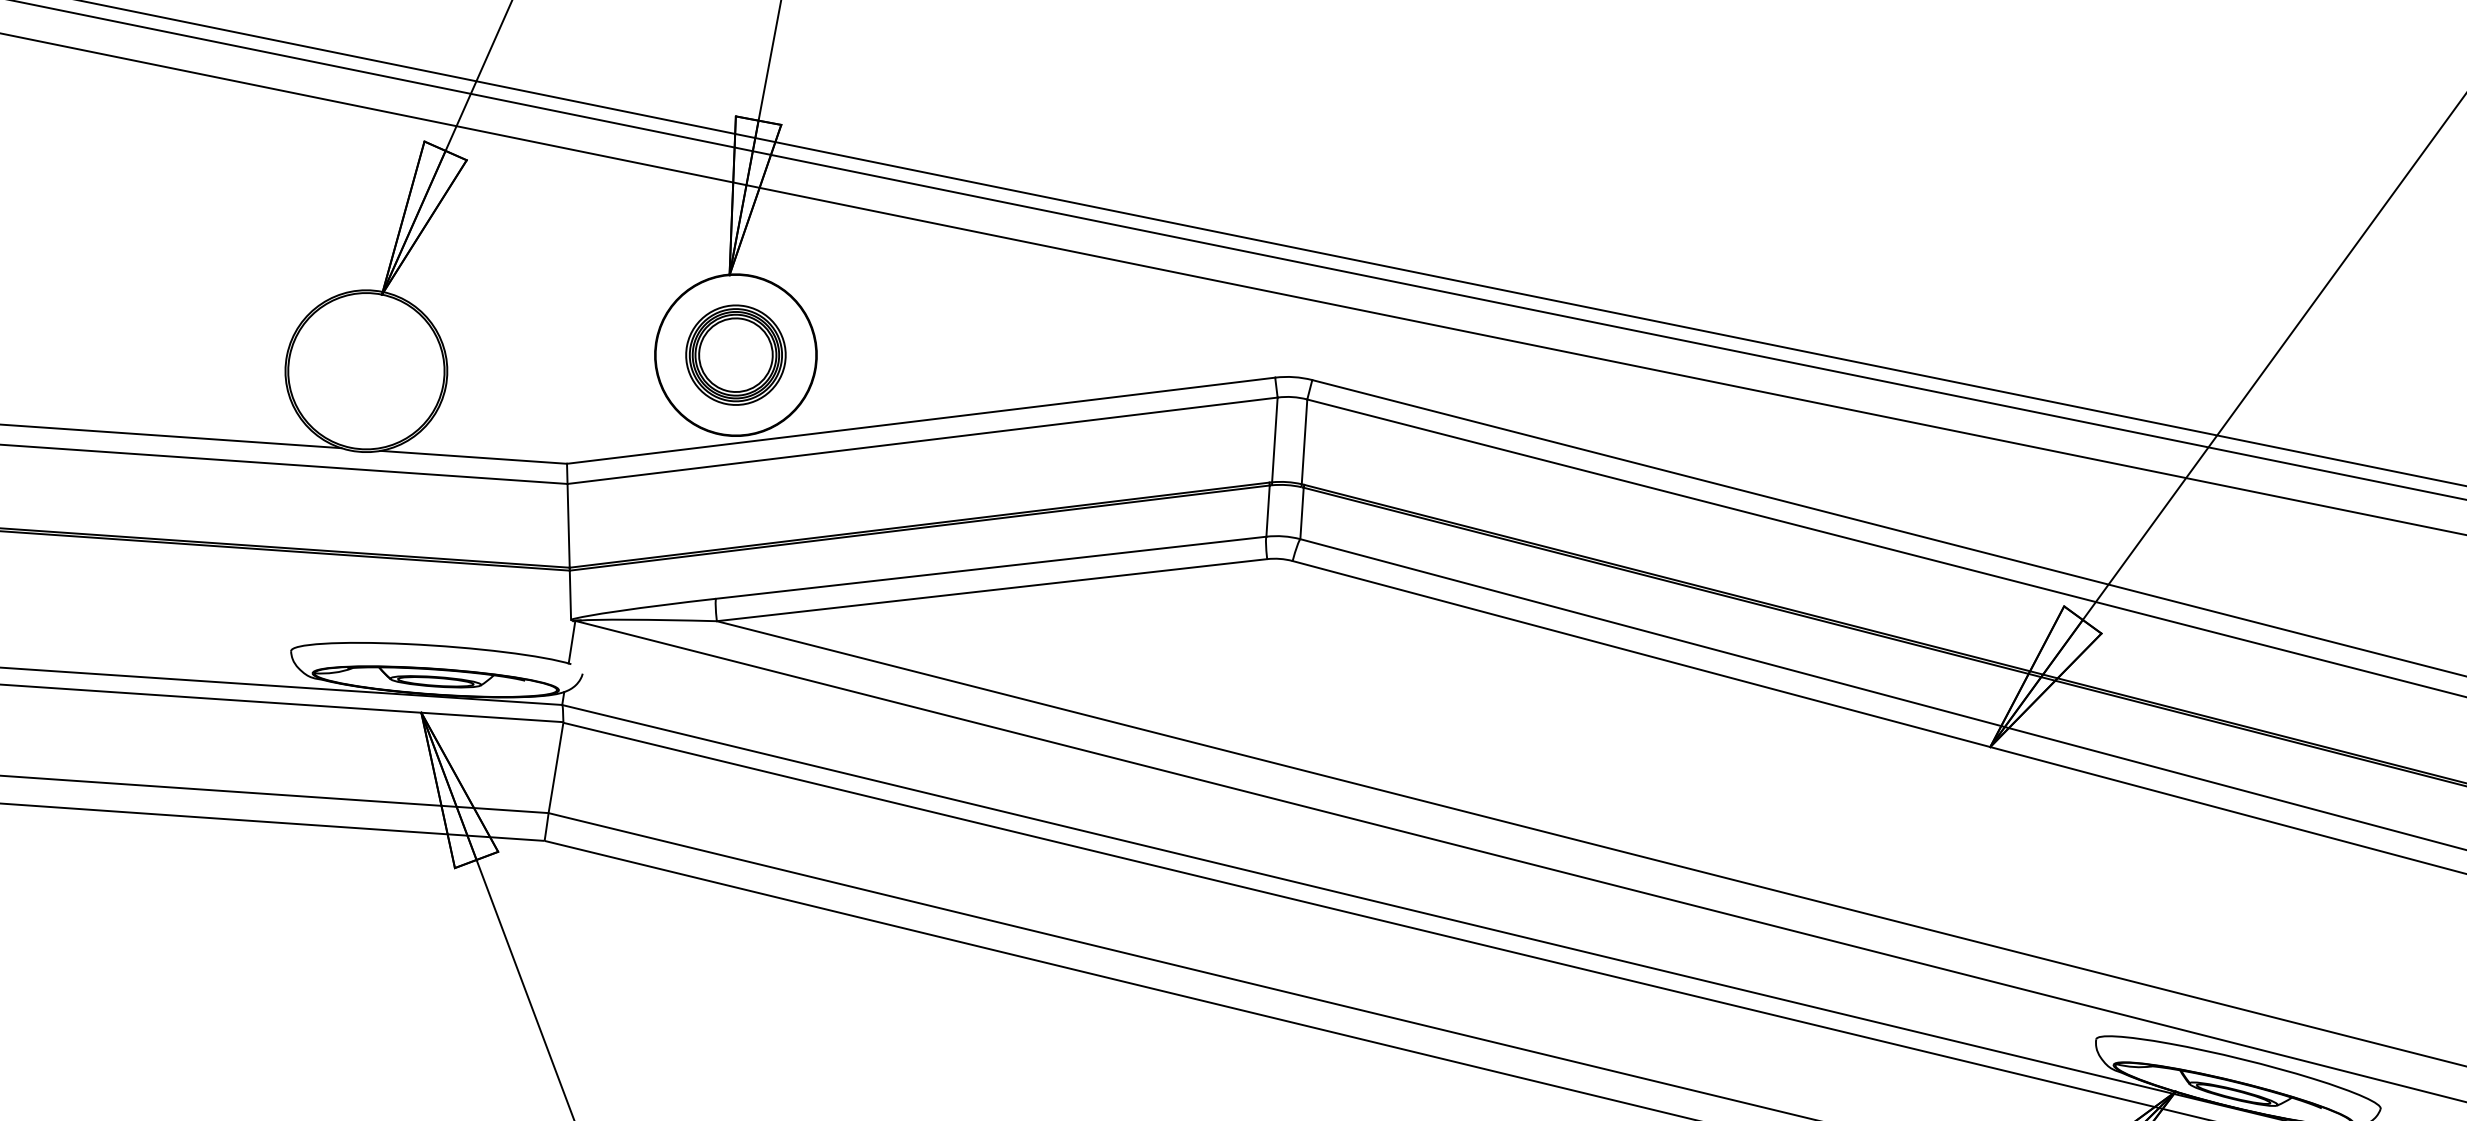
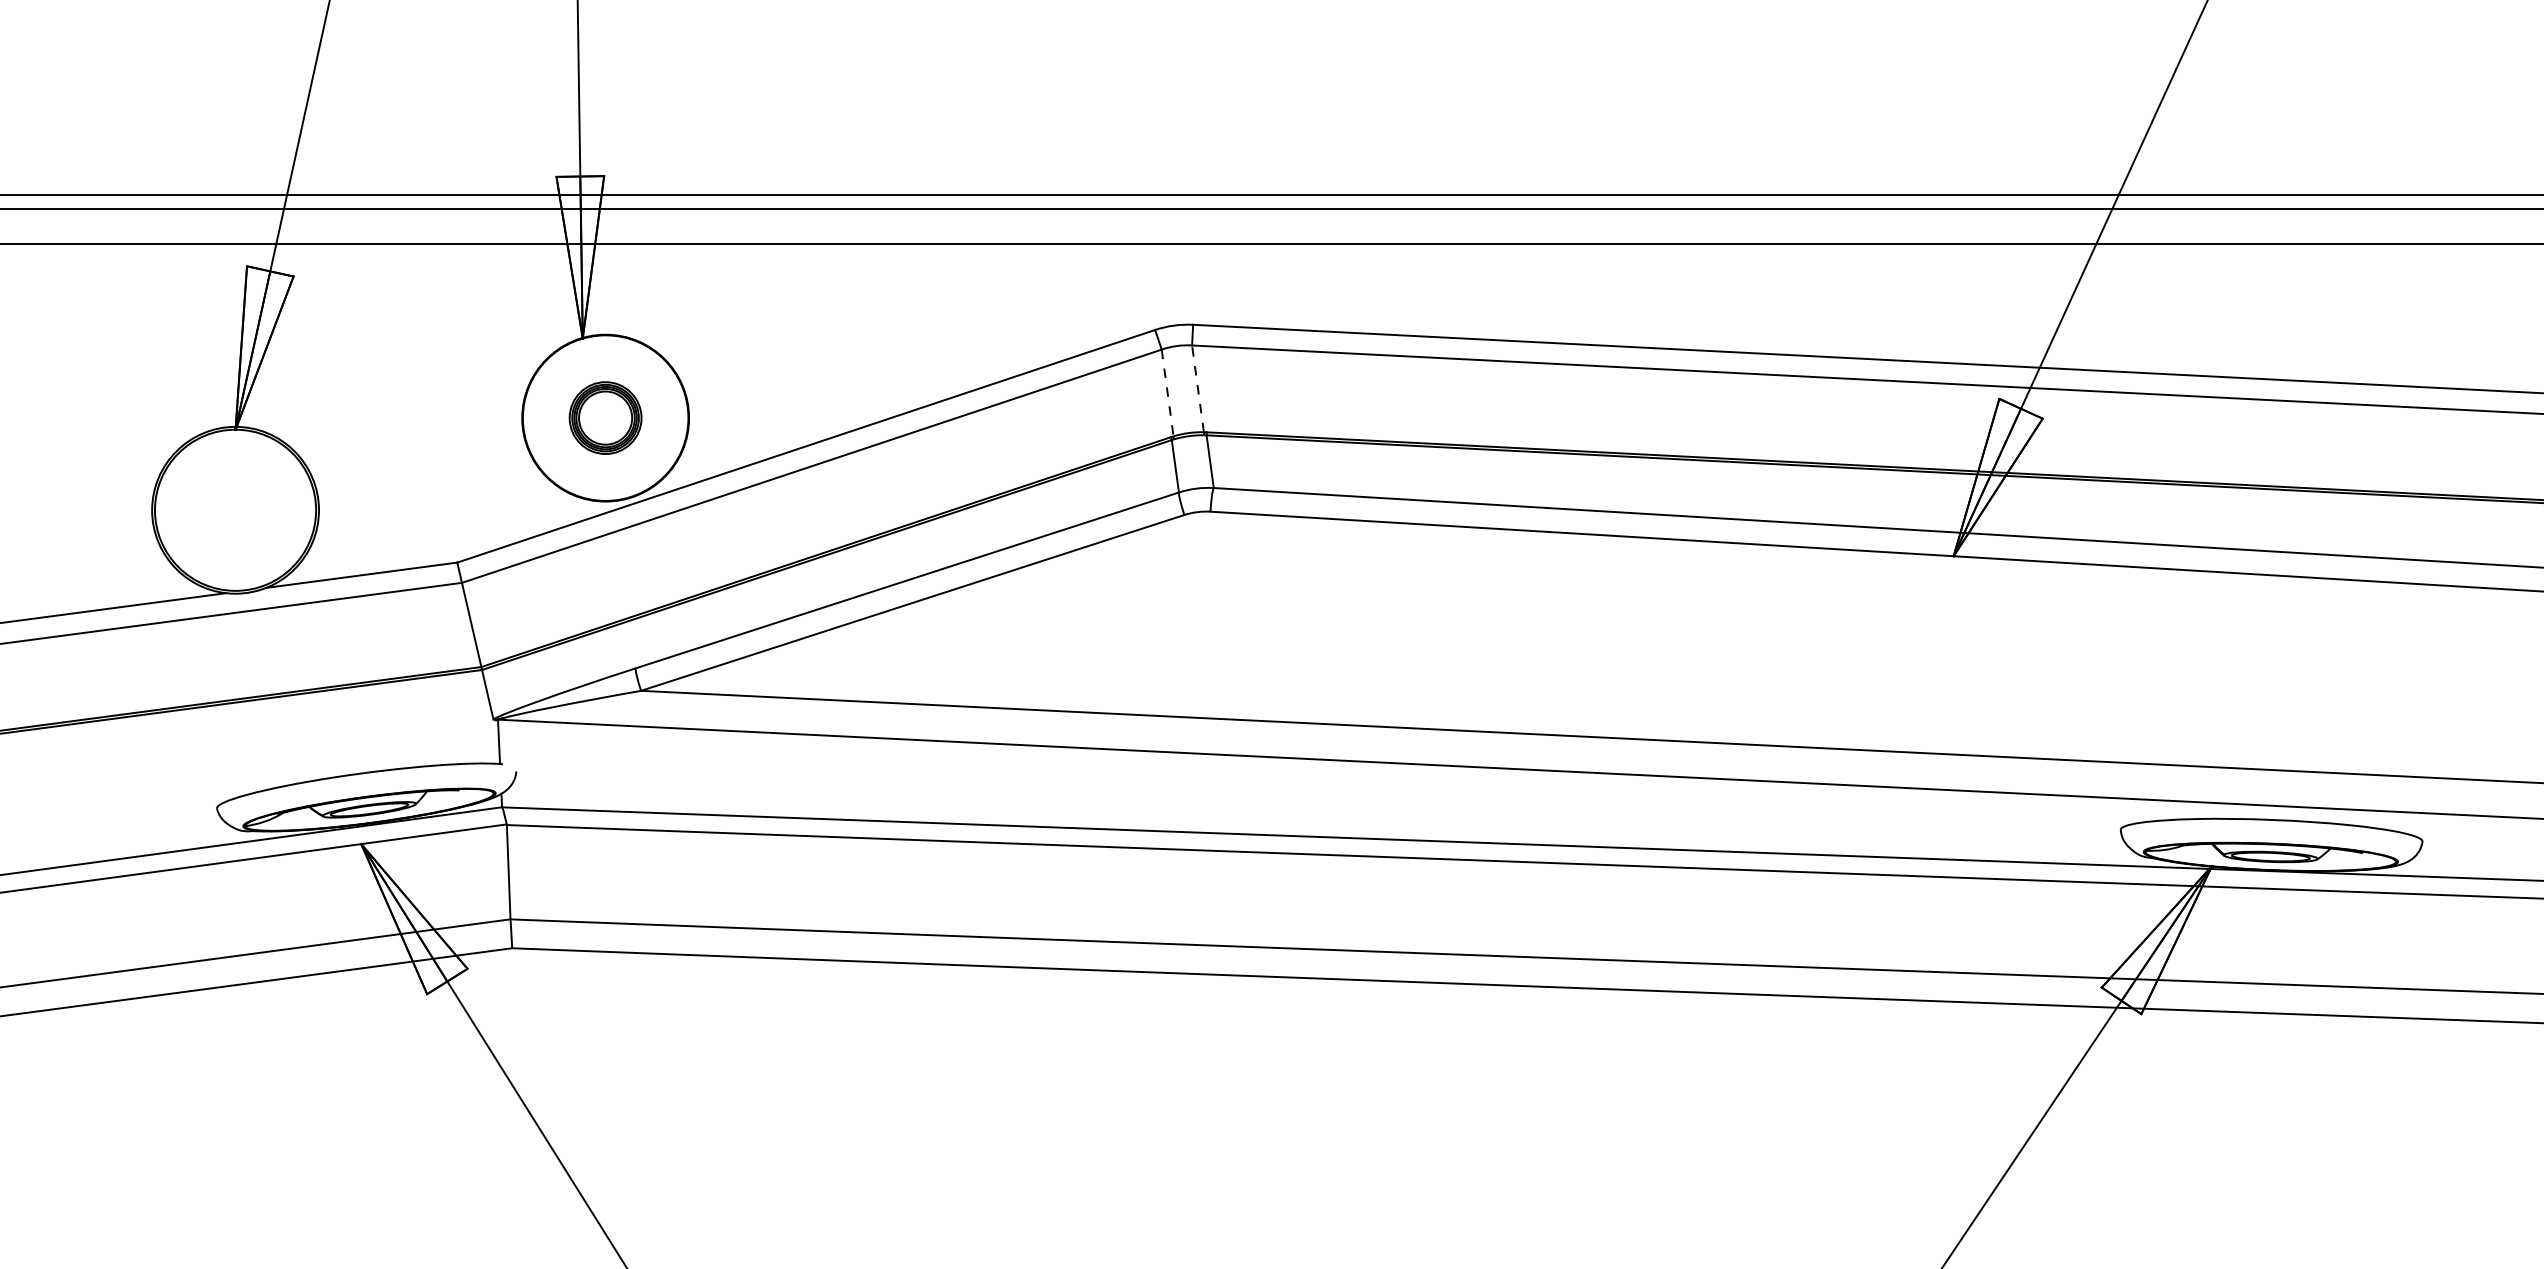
part: (735, 354) -> (605, 417), size x0.7
line: (1274, 440) -> (1167, 393), solid -> dashed
line: (1305, 441) -> (1198, 388), solid -> dashed

